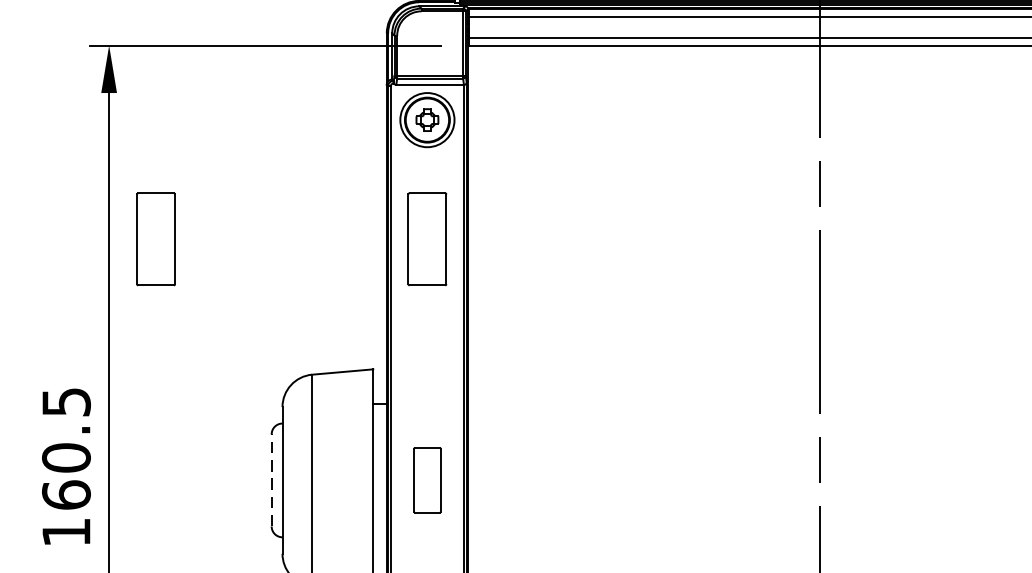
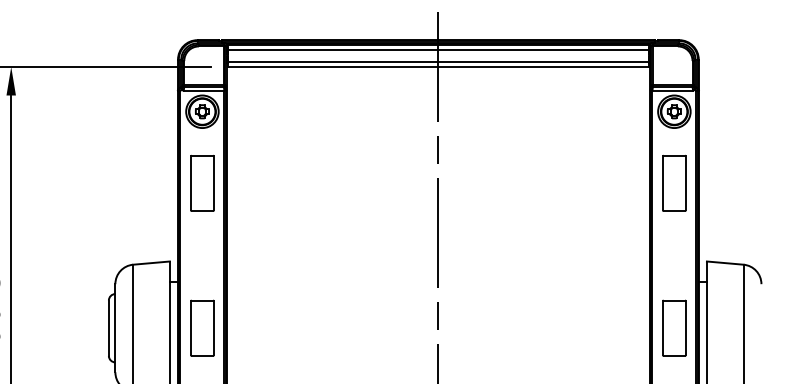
part: (156, 237) -> (39, 182), removed
part: (427, 479) -> (202, 327), size x1.43
line: (271, 480) -> (108, 328), dashed -> solid

